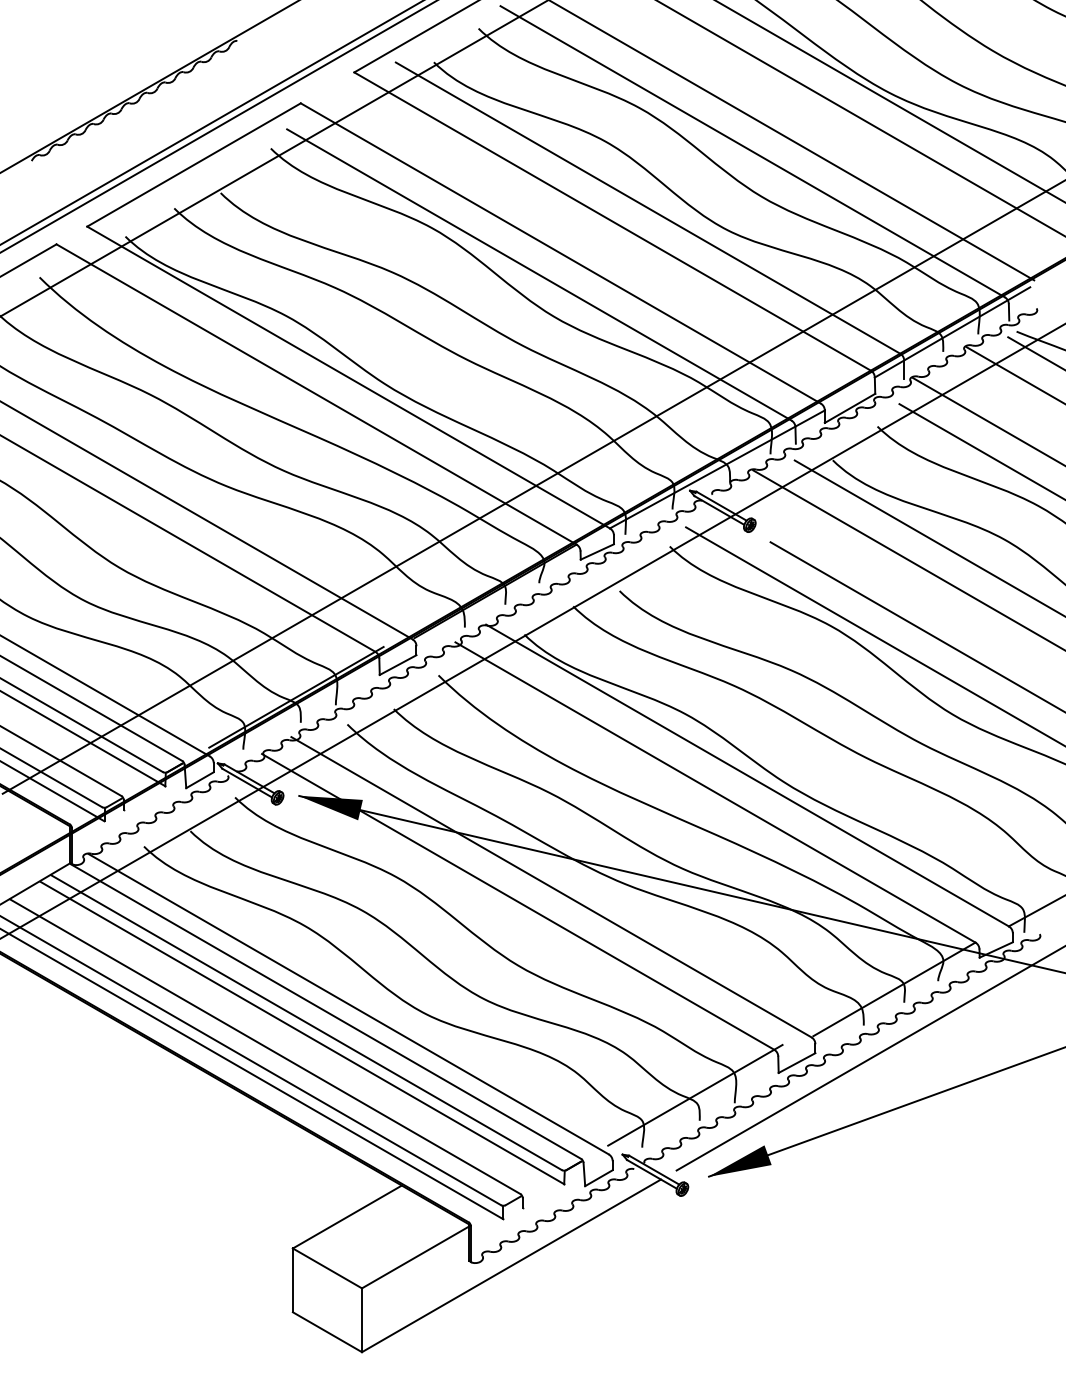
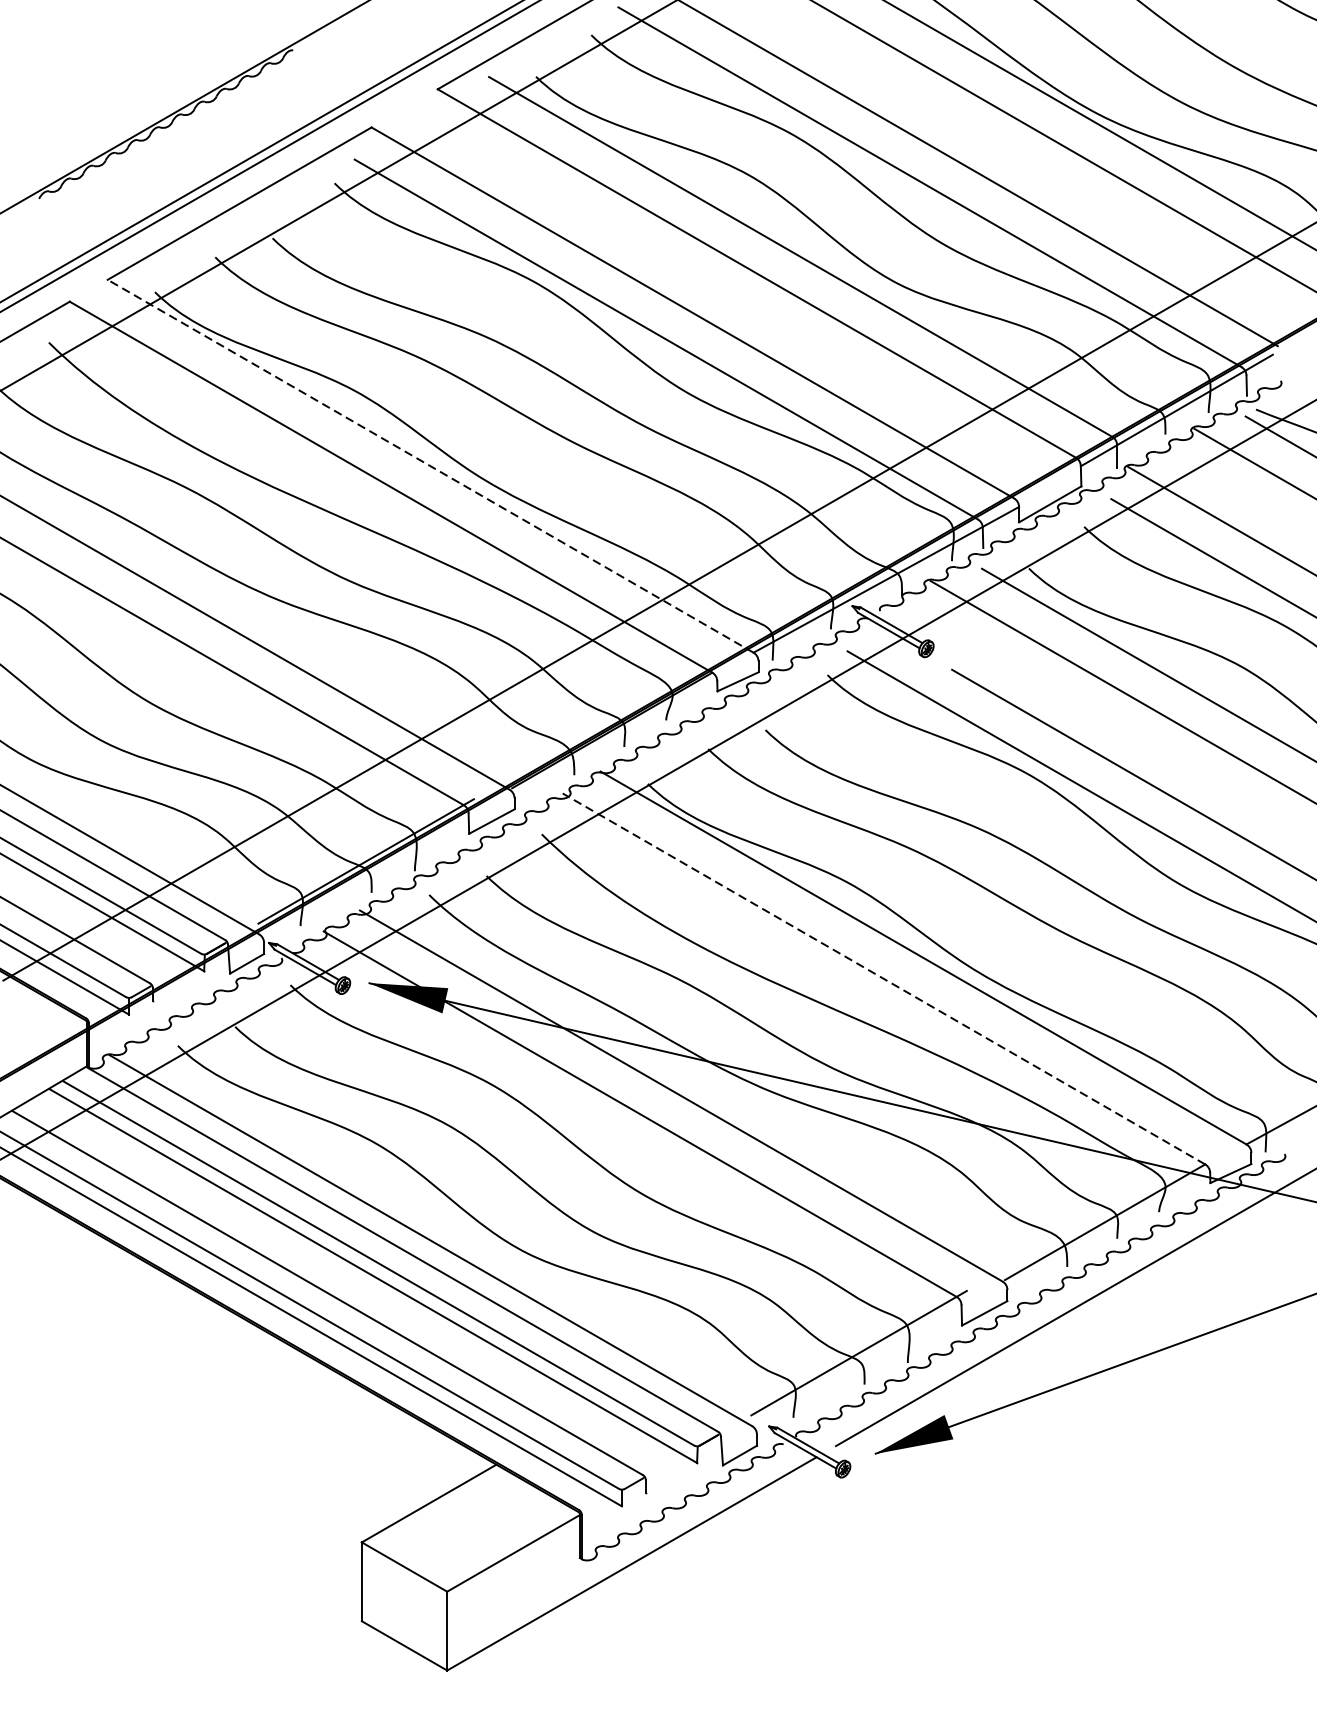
line: (348, 377) -> (430, 466), solid -> dashed
line: (715, 792) -> (883, 978), solid -> dashed

